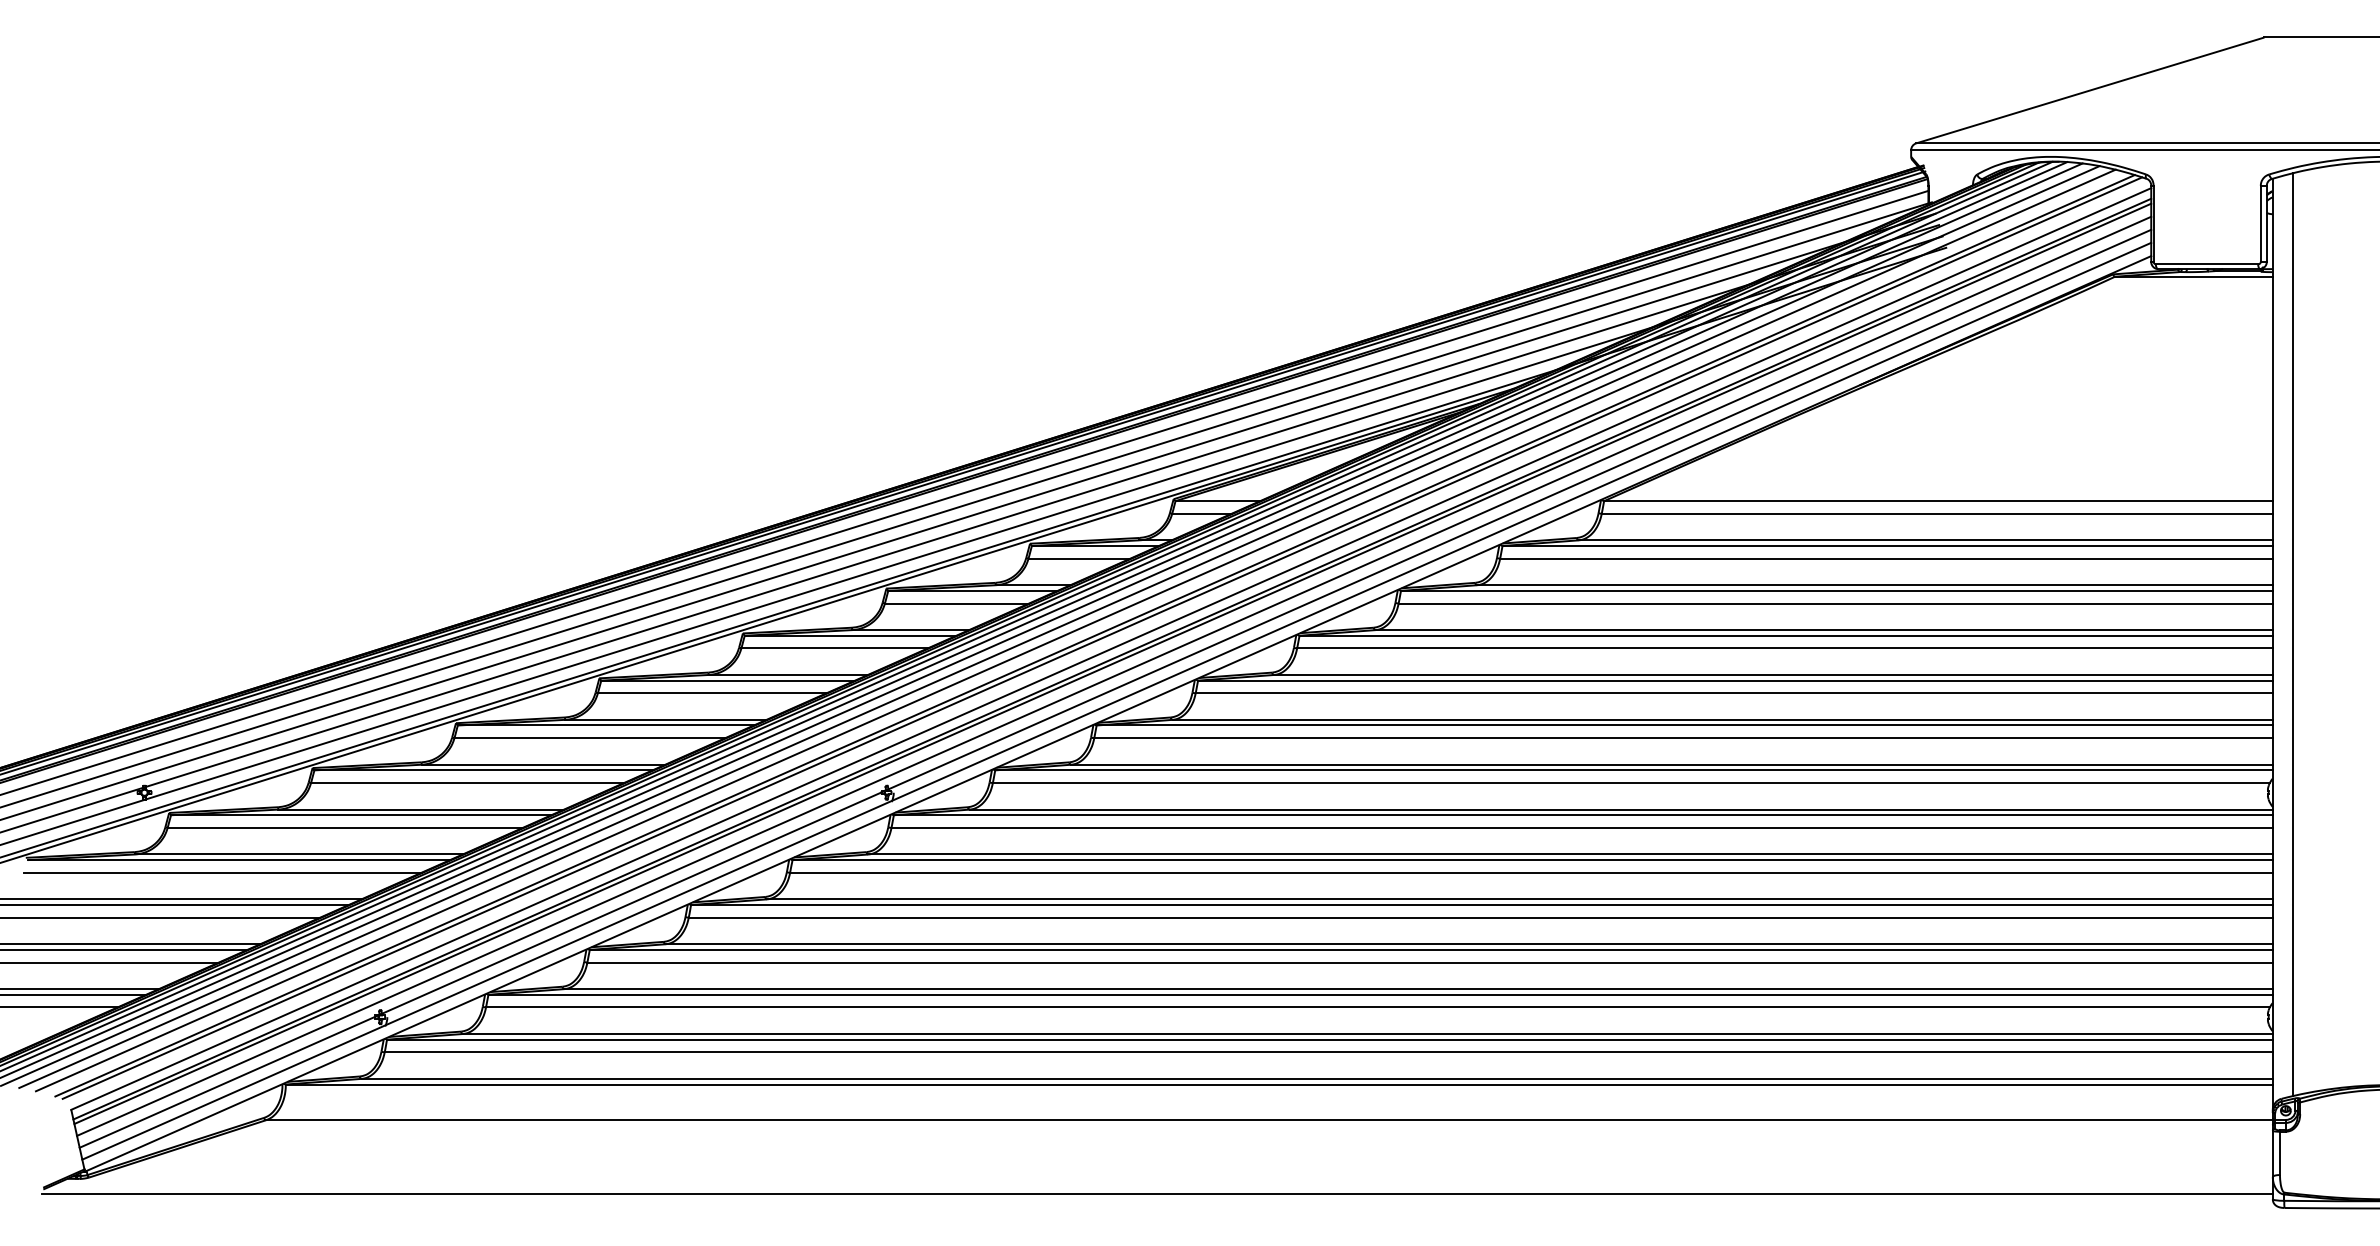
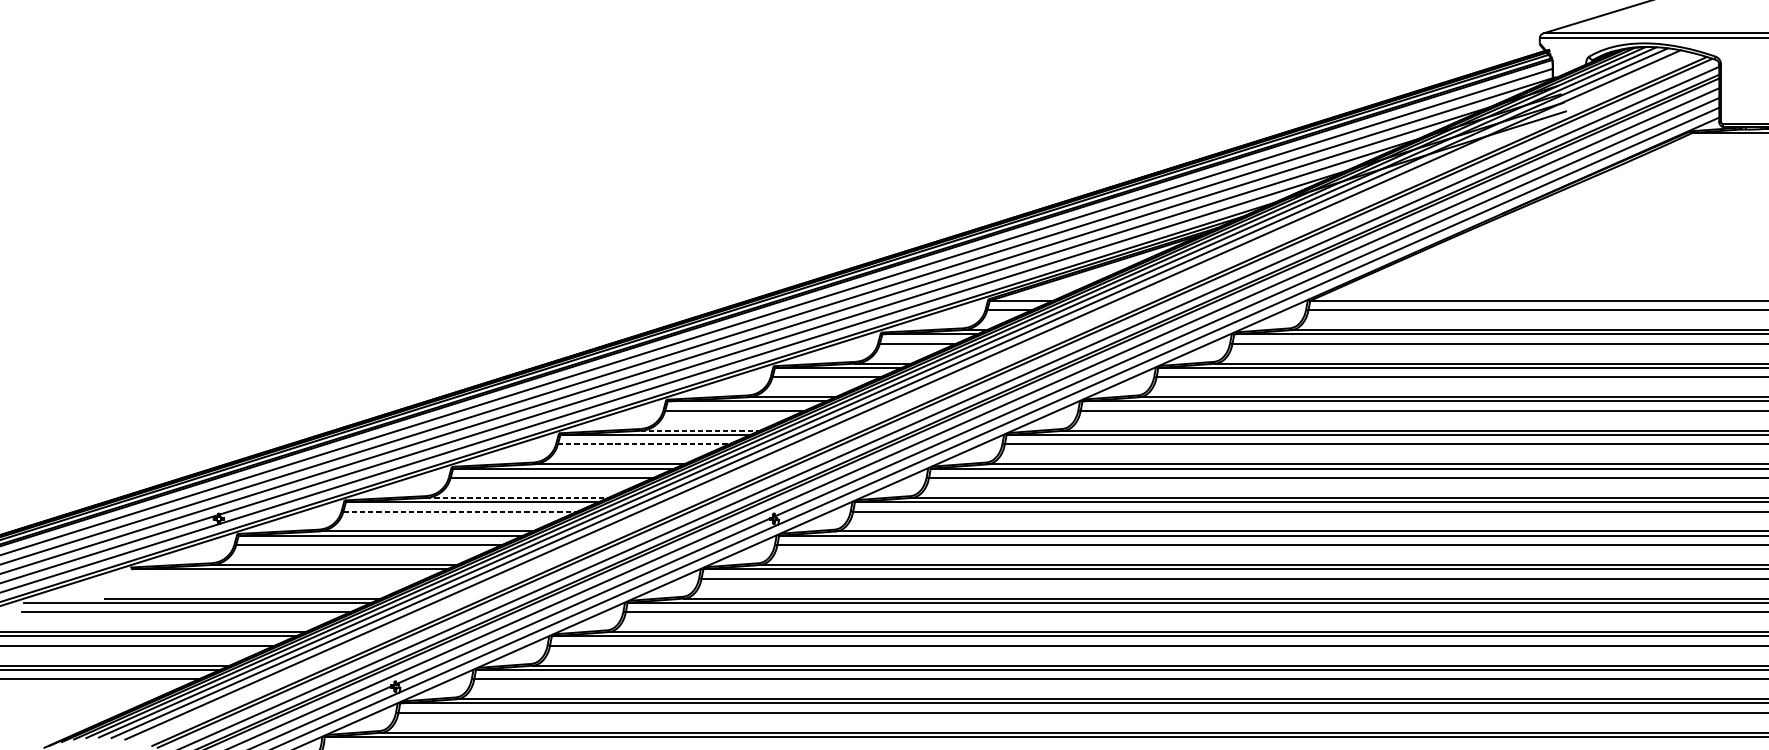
line: (1075, 630) -> (914, 397), removed
line: (788, 674) -> (700, 430), solid -> dashed
line: (712, 693) -> (643, 444), solid -> dashed
line: (543, 764) -> (517, 497), solid -> dashed
line: (468, 783) -> (461, 511), solid -> dashed
line: (222, 872) -> (277, 578), removed

